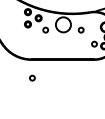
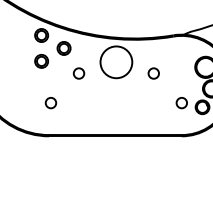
circle: (32, 77) -> (51, 101), moved

